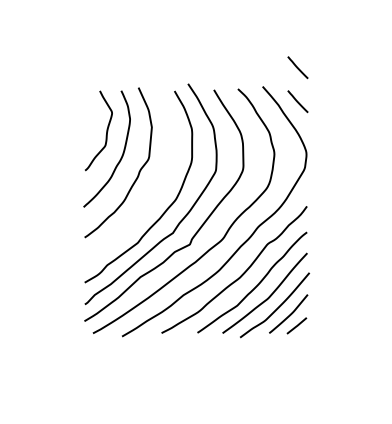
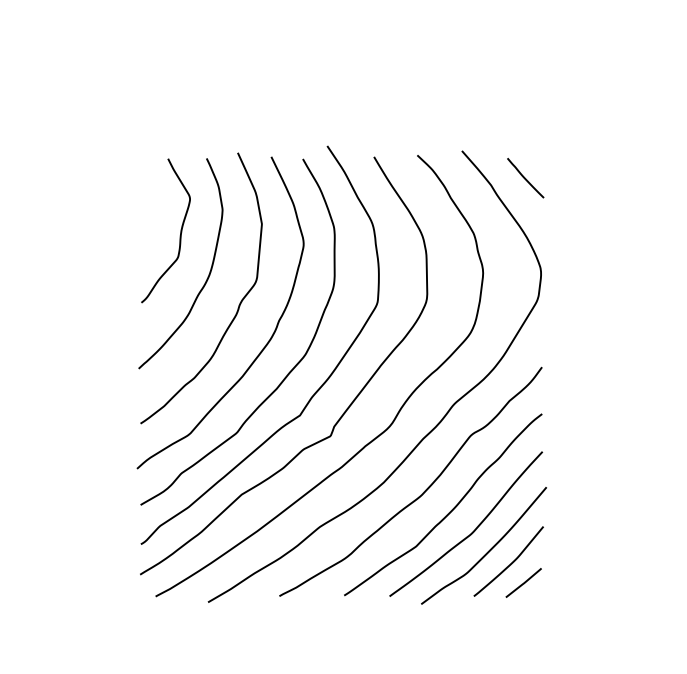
line: (297, 67) -> (524, 116), removed
curve: (153, 193) -> (264, 343), added

